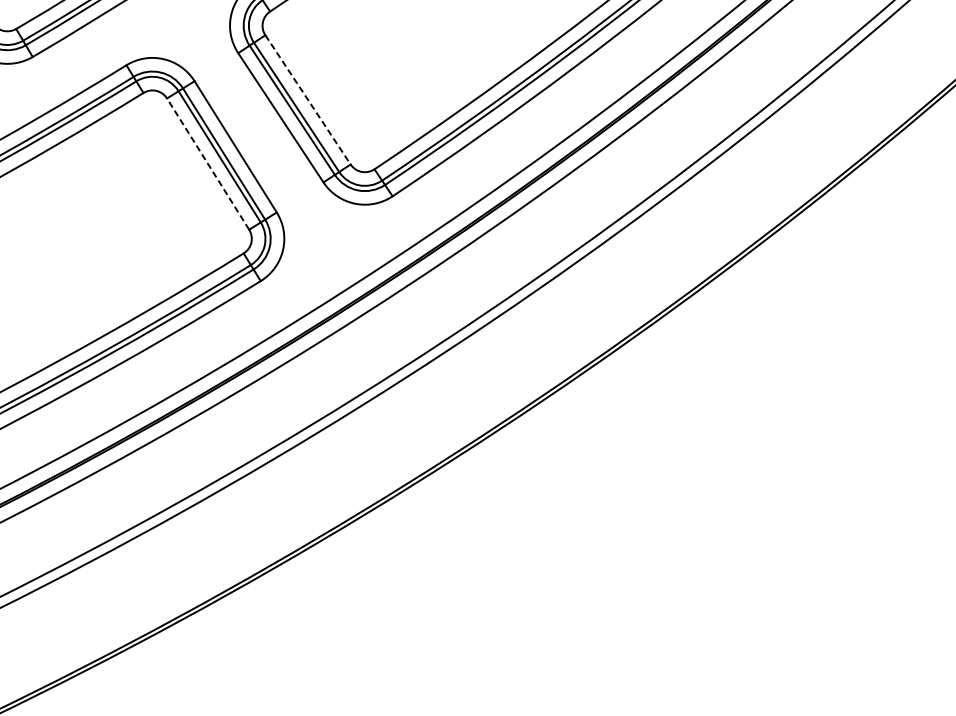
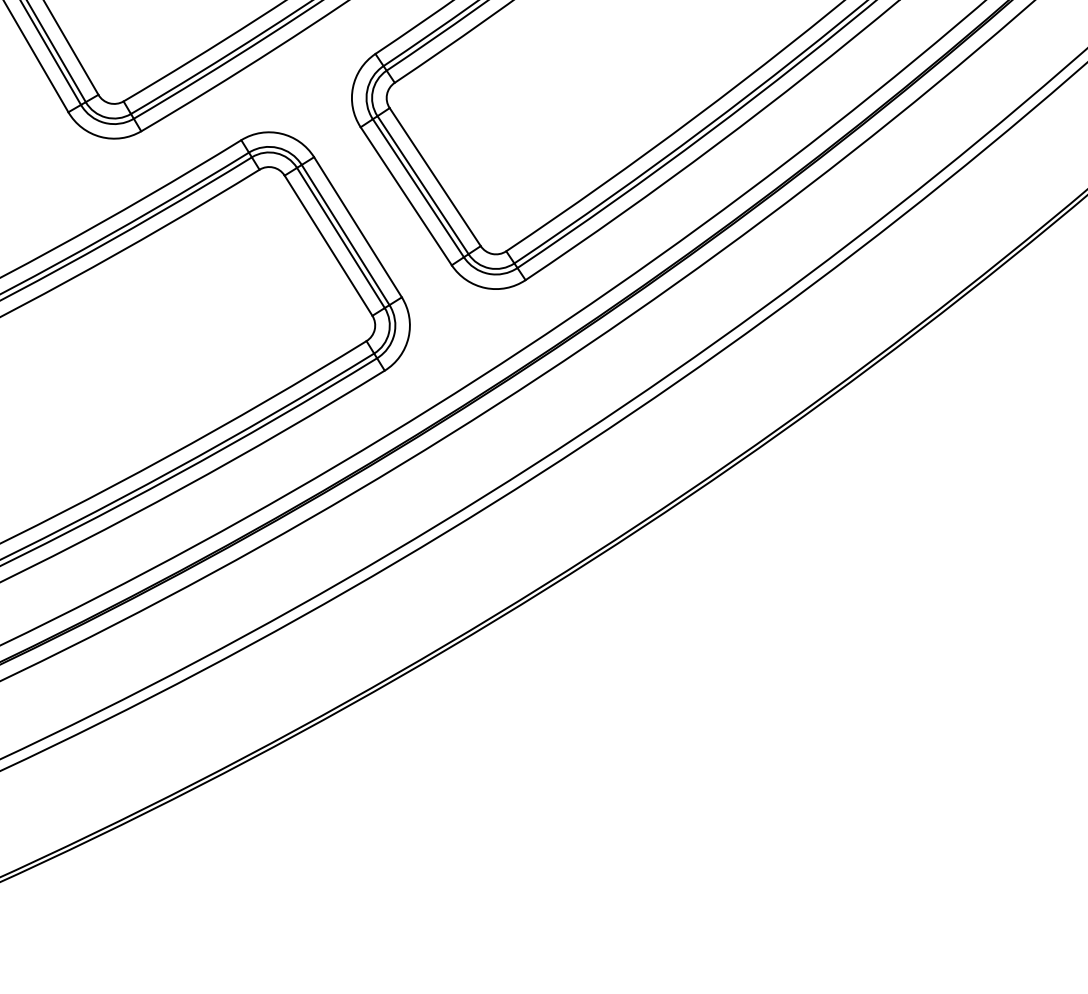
line: (308, 100) -> (435, 177), dashed -> solid
line: (208, 163) -> (328, 245), dashed -> solid

